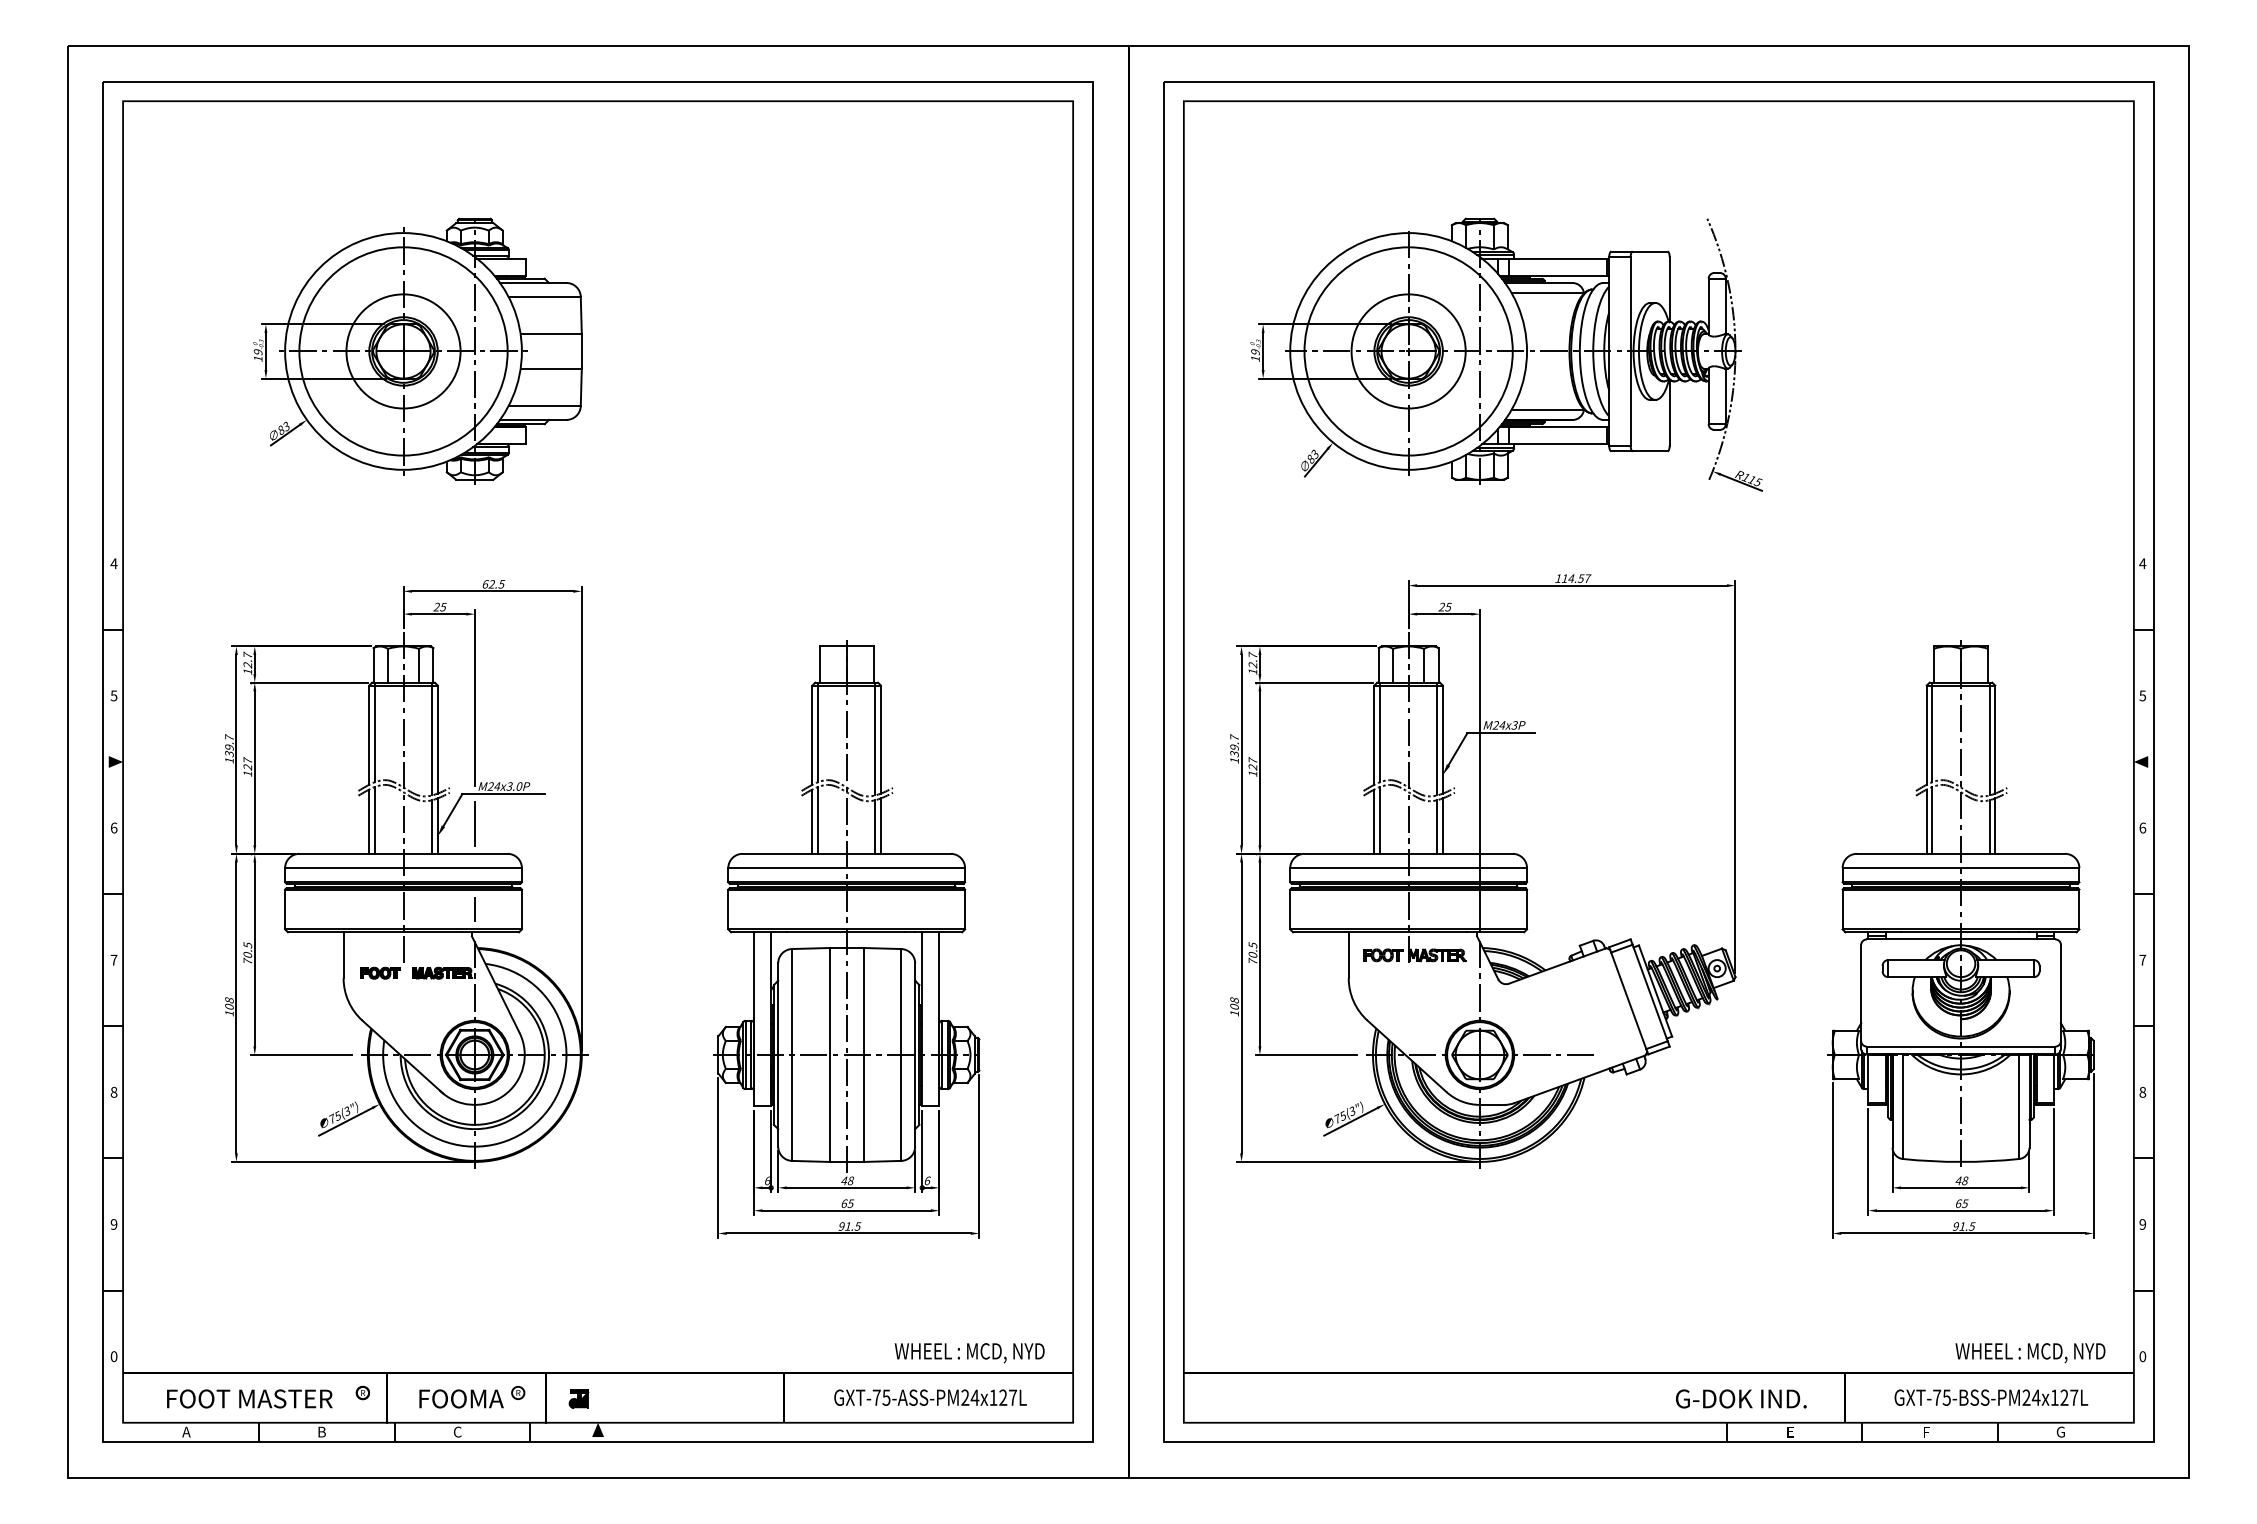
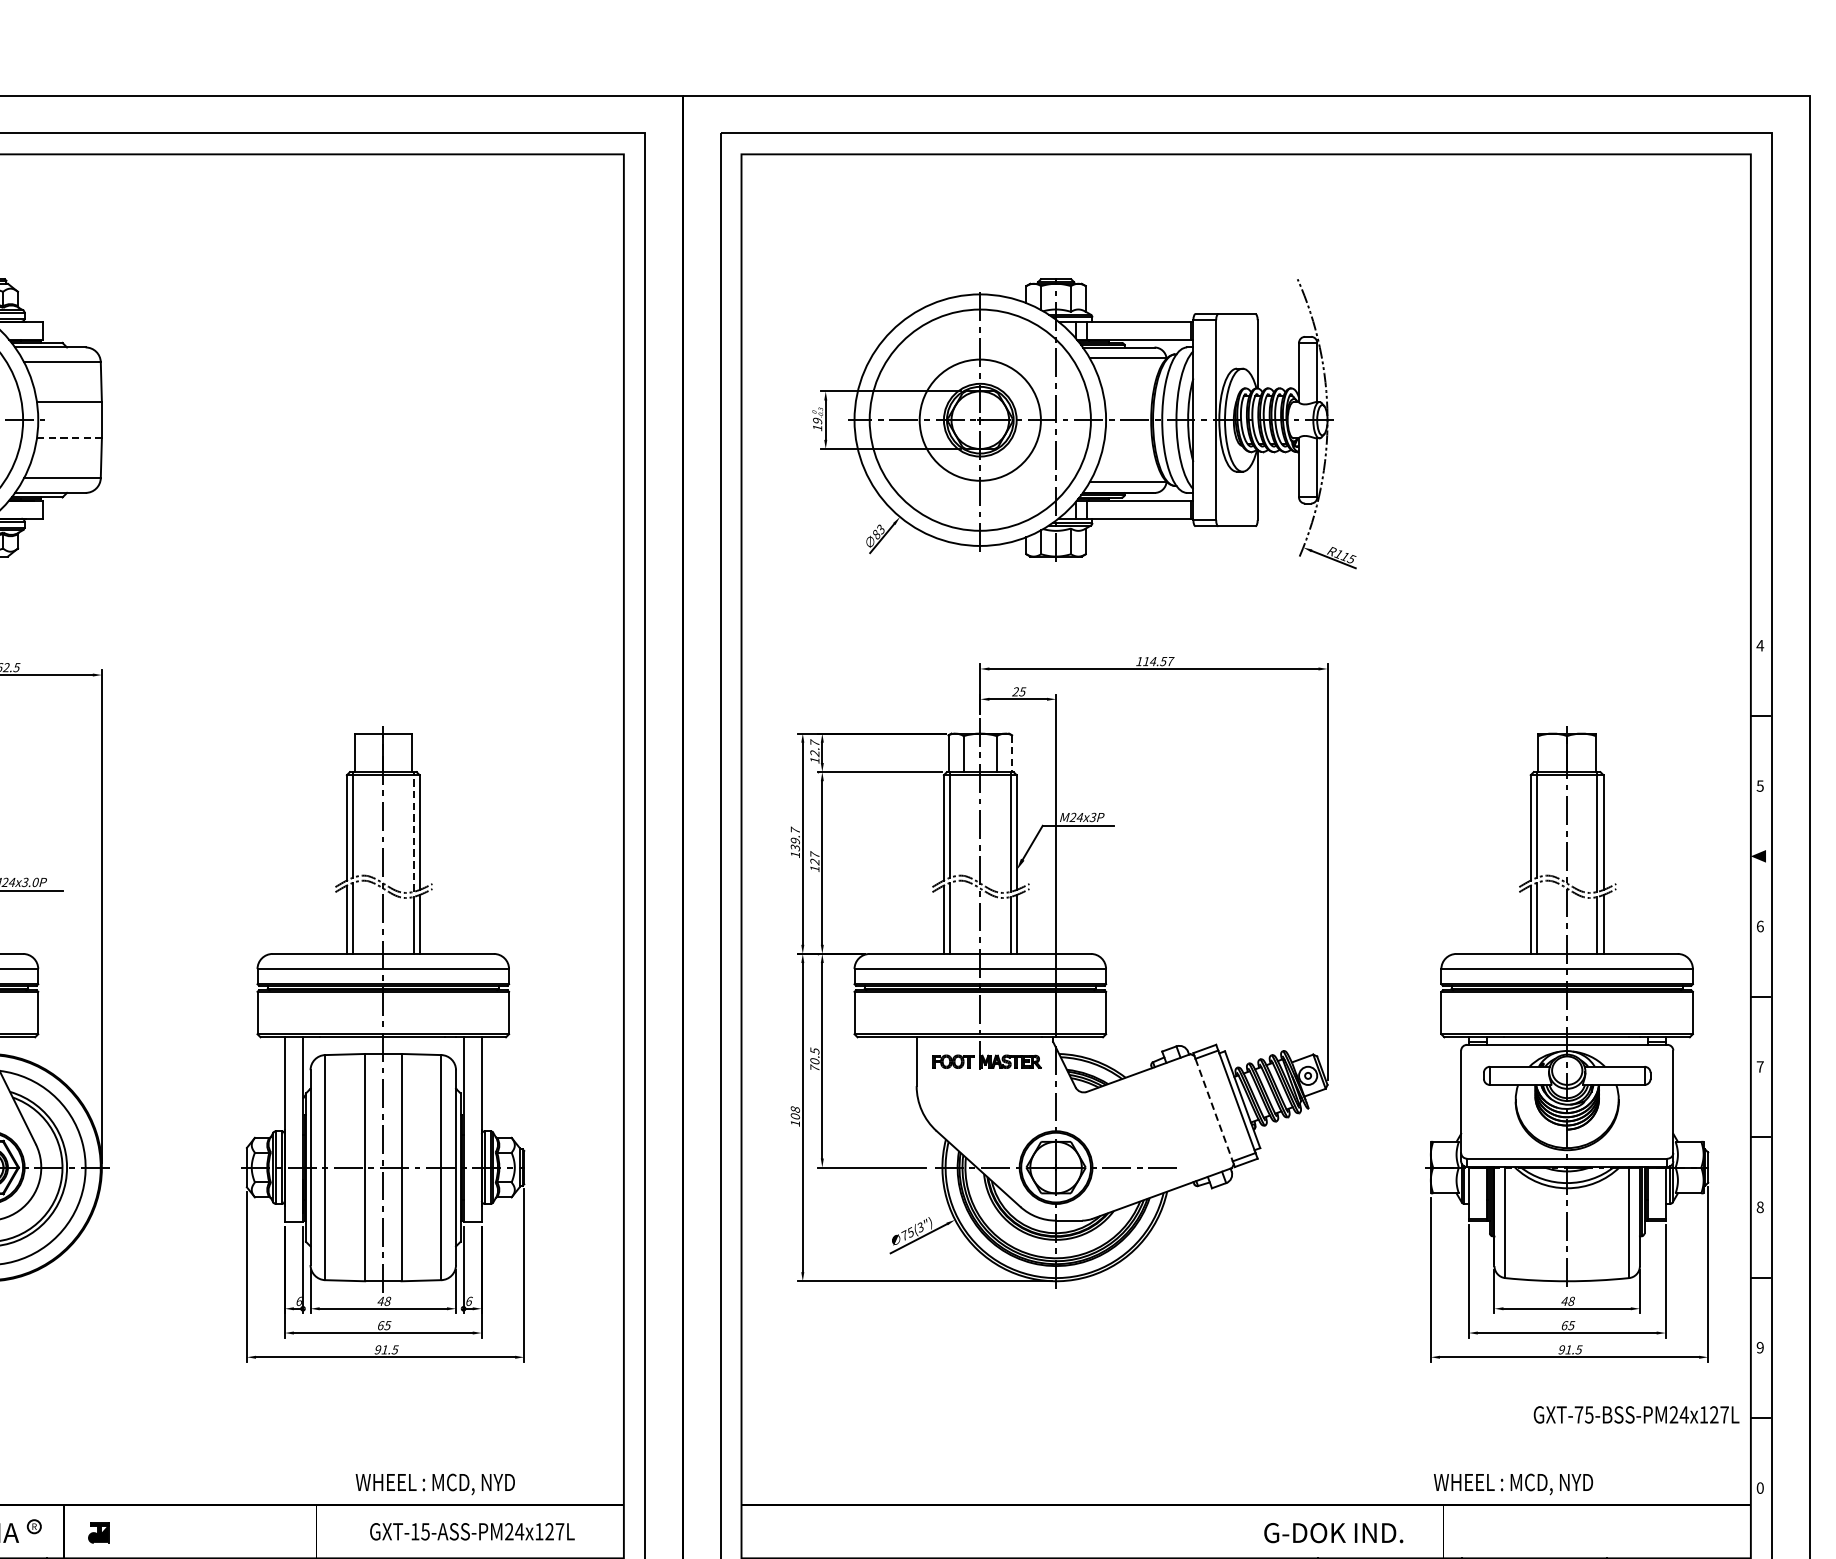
line: (551, 368) -> (69, 438), solid -> dashed
line: (1438, 665) -> (1012, 753), solid -> dashed
line: (875, 738) -> (413, 831), solid -> dashed
line: (1628, 1001) -> (1213, 1110), solid -> dashed
text: (969, 1353) -> (435, 1484), moved
text: (2030, 1353) -> (1513, 1484), moved
text: (876, 1397) -> (414, 1531), GXT-75-ASS-PM24x127L -> GXT-15-ASS-PM24x127L
text: (1991, 1397) -> (1636, 1414), moved

